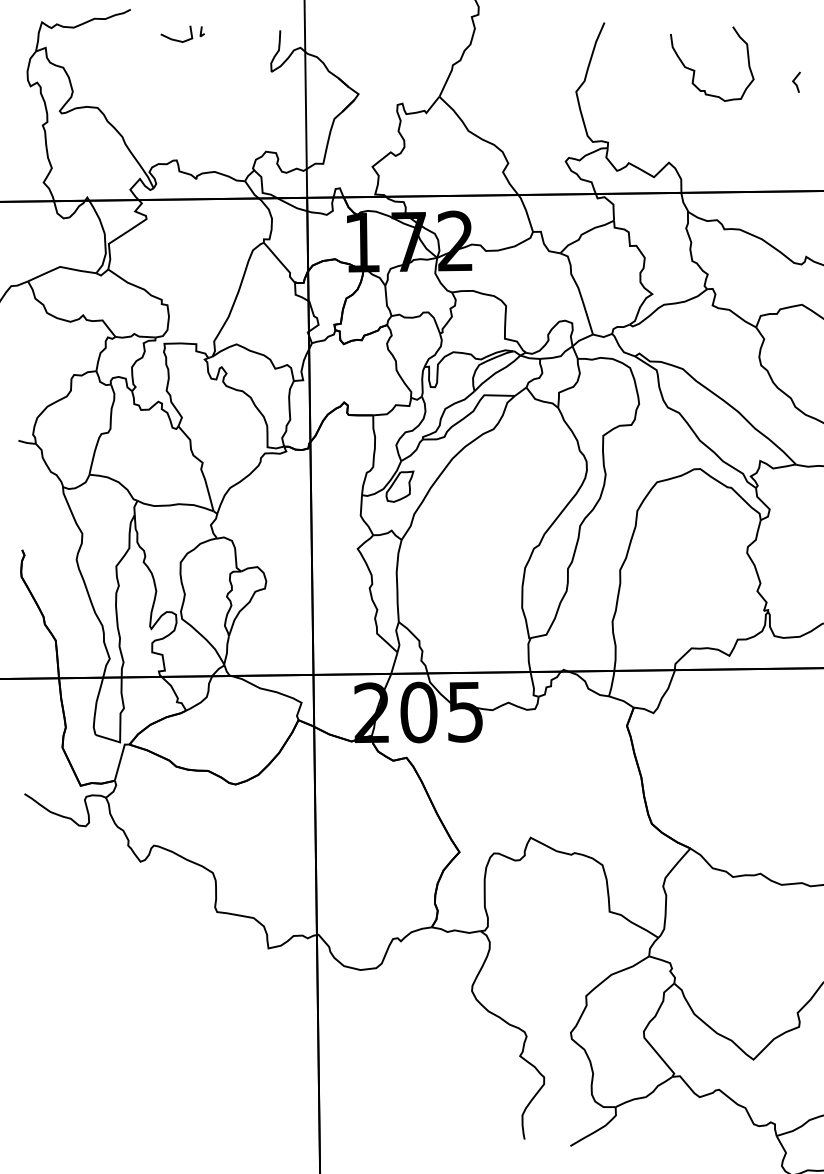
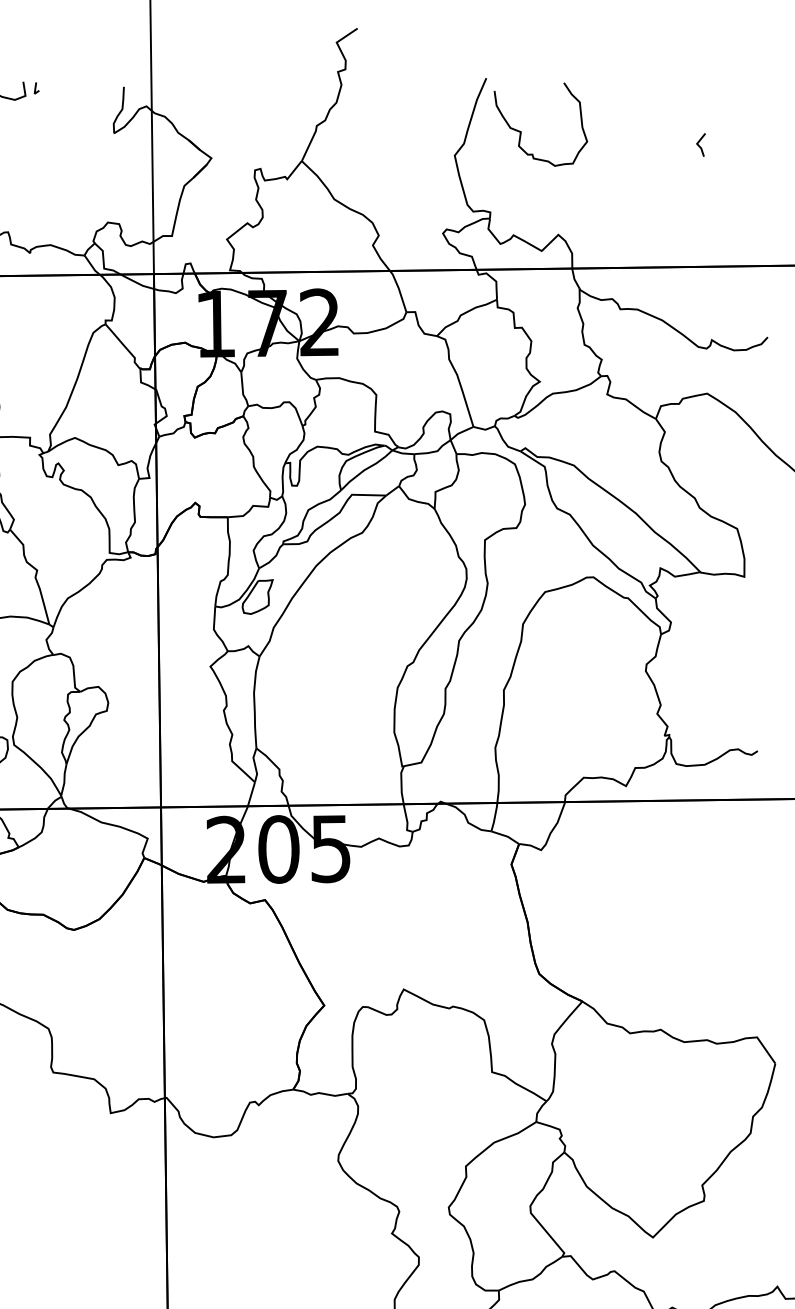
curve: (695, 70) -> (522, 131), moved

